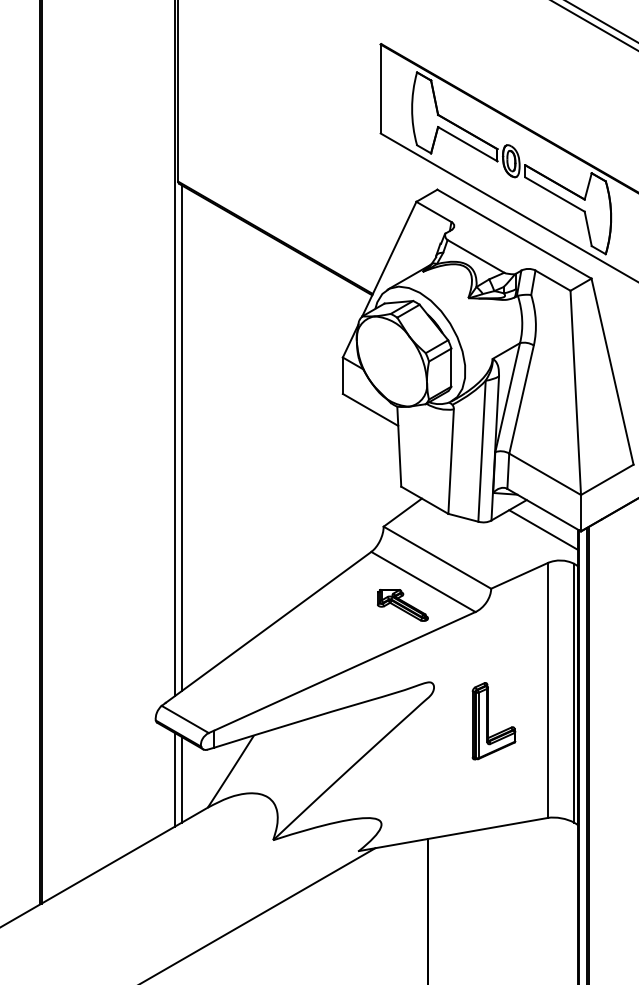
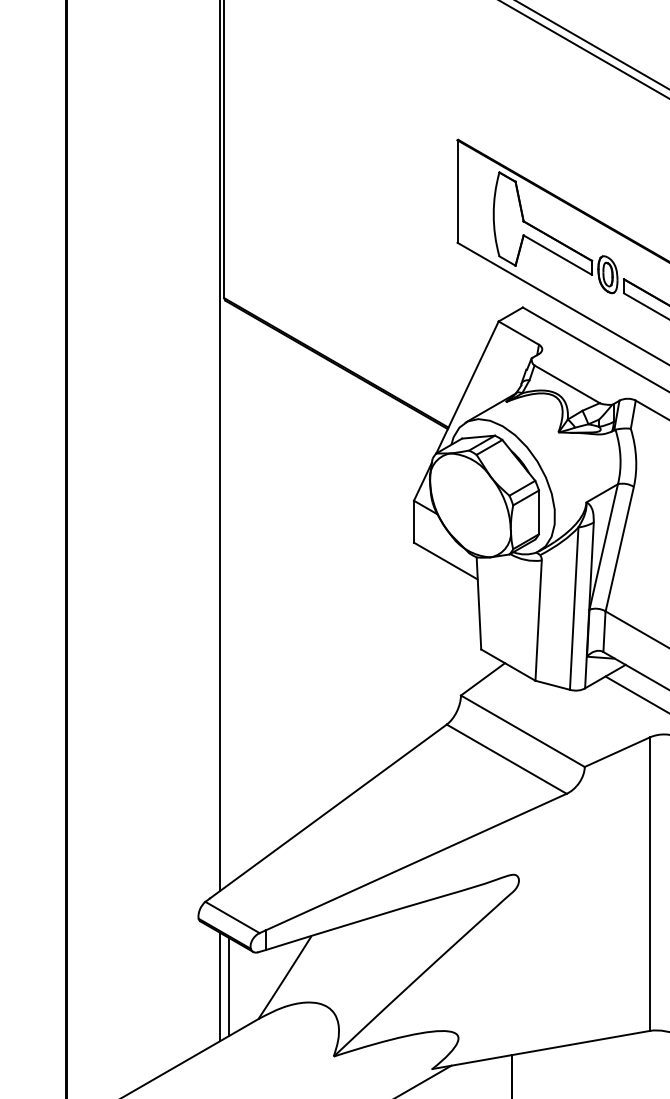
line: (181, 438) -> (228, 593), removed
part: (402, 605) -> (482, 786), removed
part: (493, 721) -> (587, 919), removed

